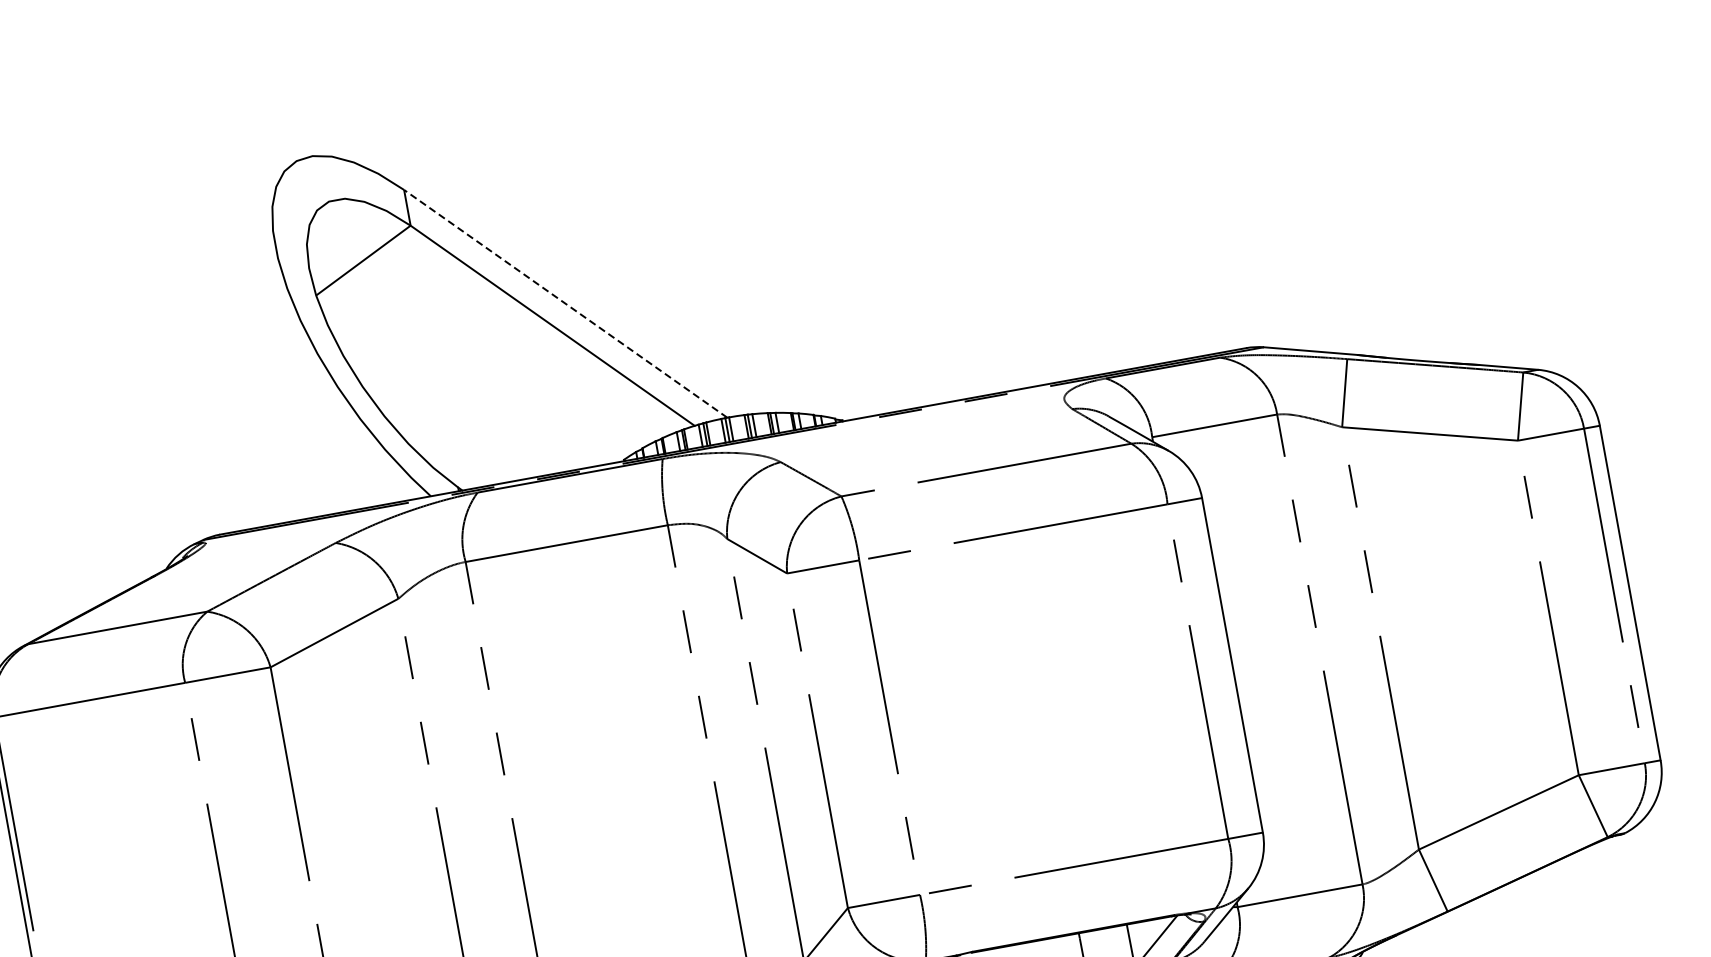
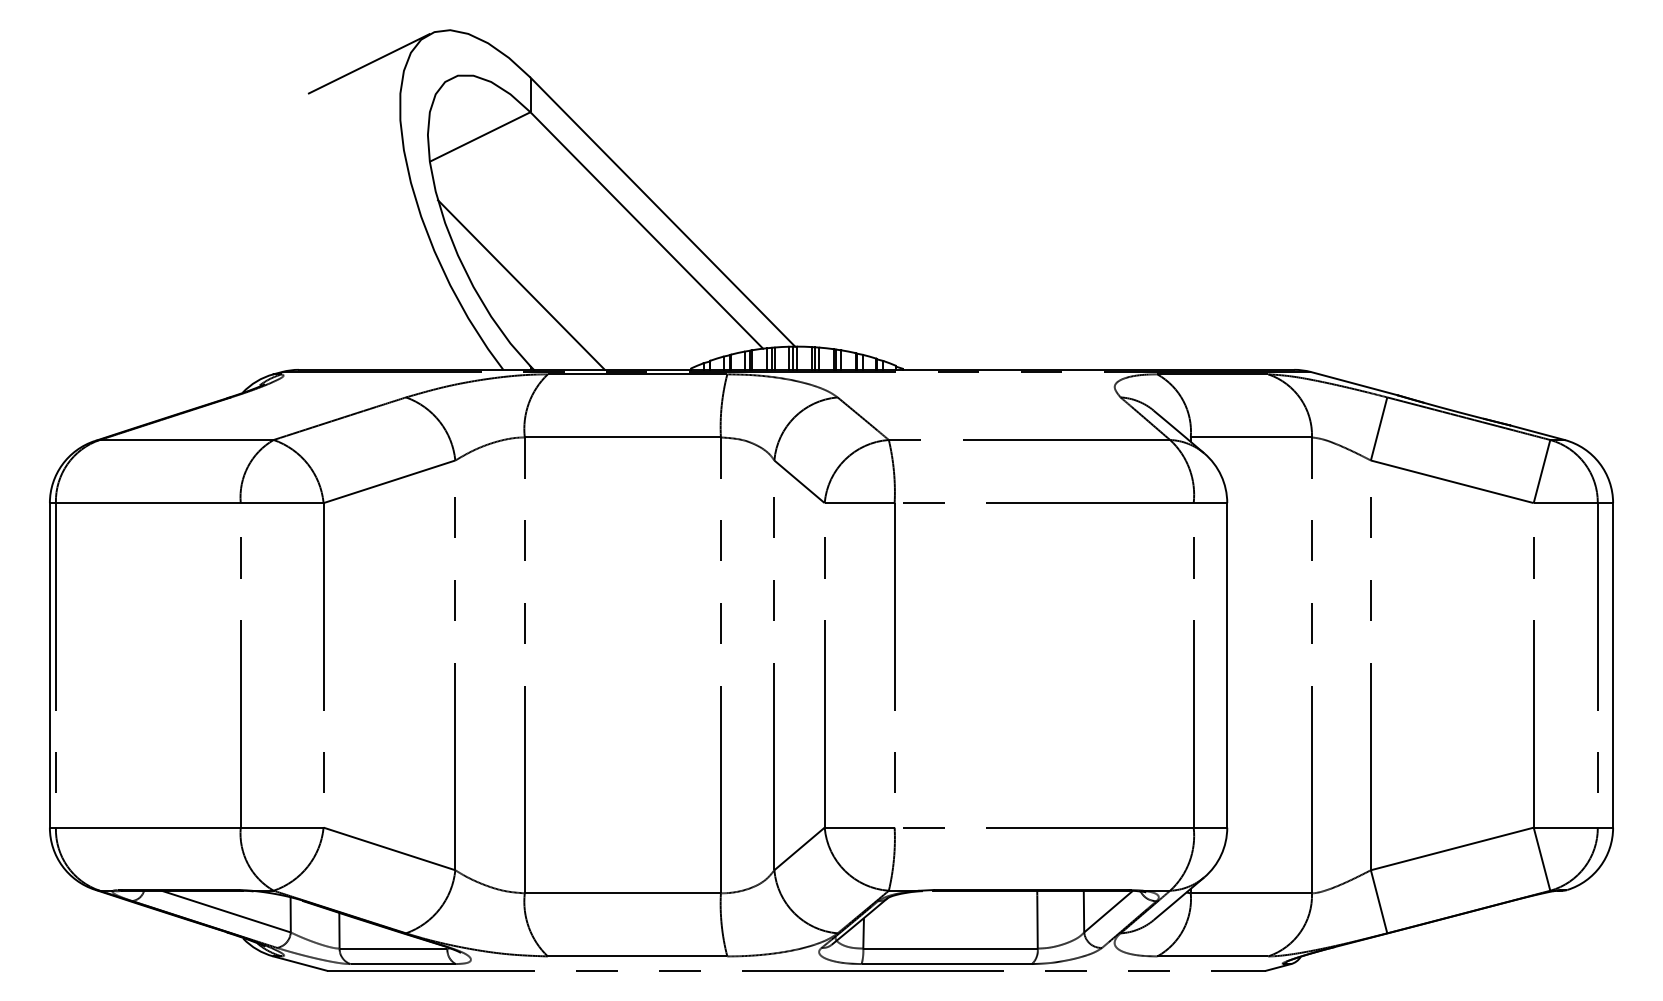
line: (234, 205) -> (368, 63), added
line: (565, 304) -> (662, 212), dashed -> solid
line: (433, 404) -> (521, 284), added

